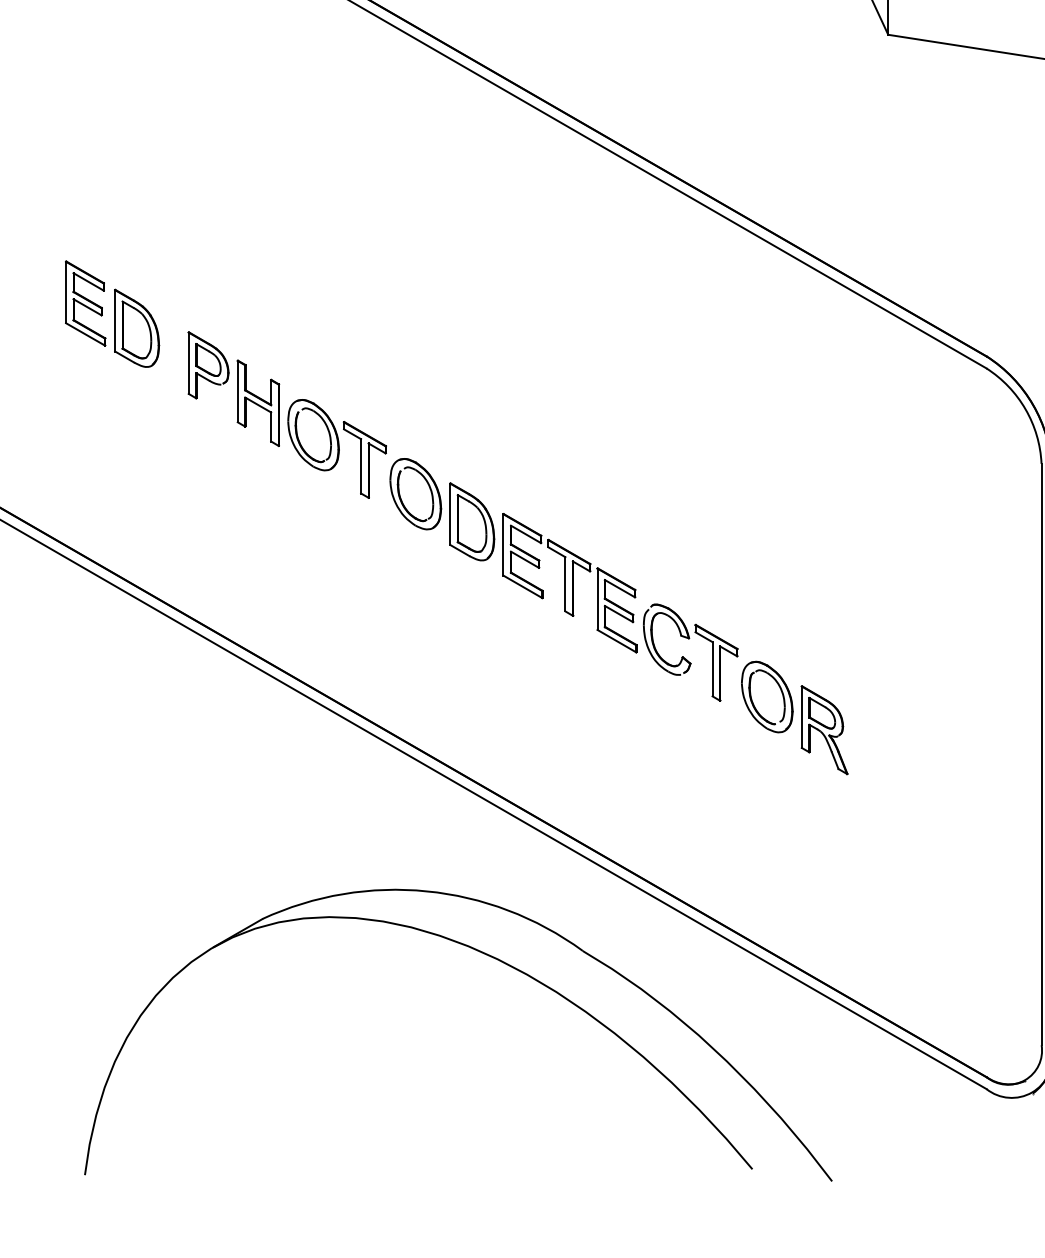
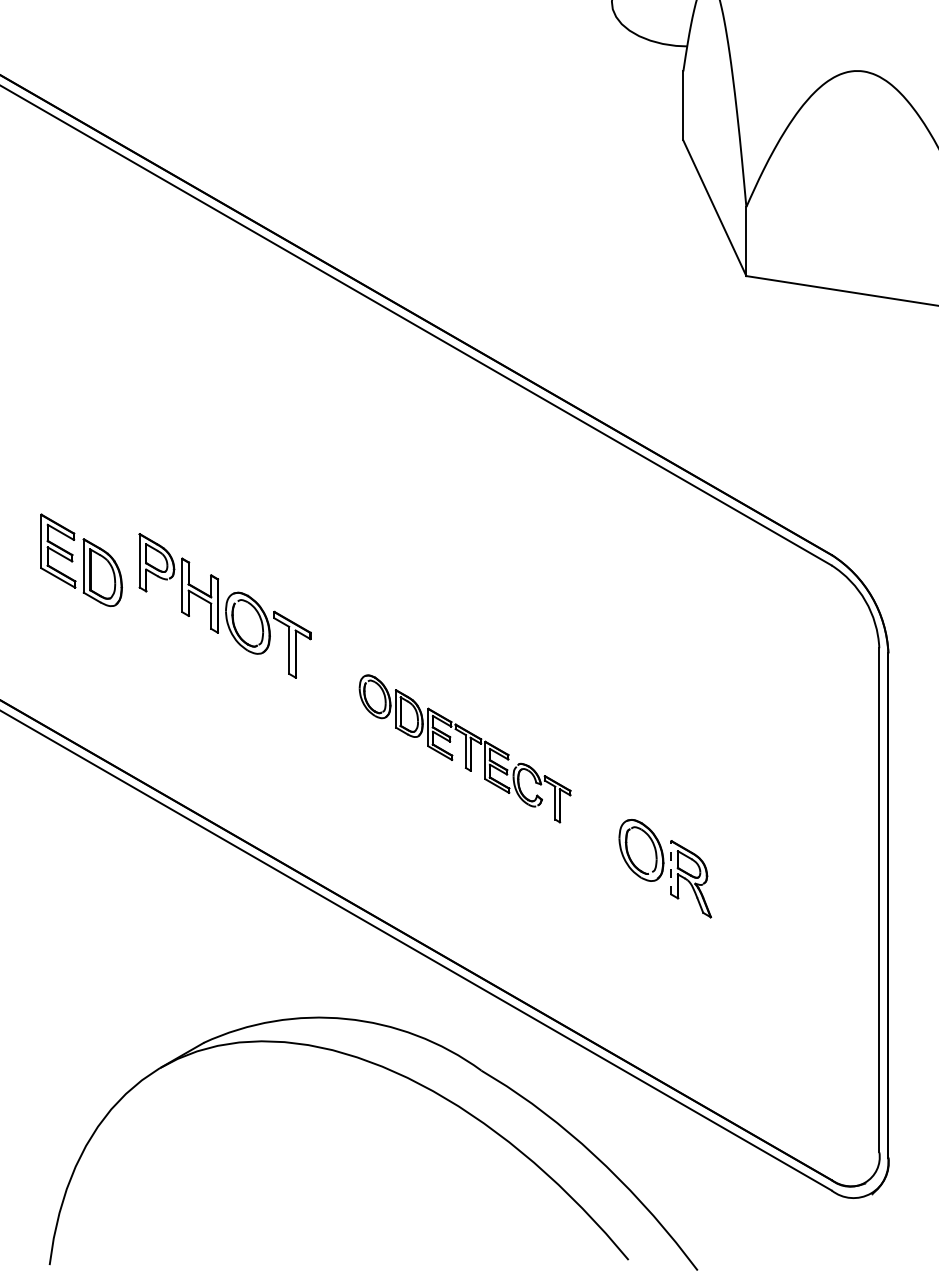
part: (112, 313) -> (81, 559), moved
part: (563, 579) -> (464, 748), size x0.7
line: (801, 716) -> (671, 867), solid -> dashed

